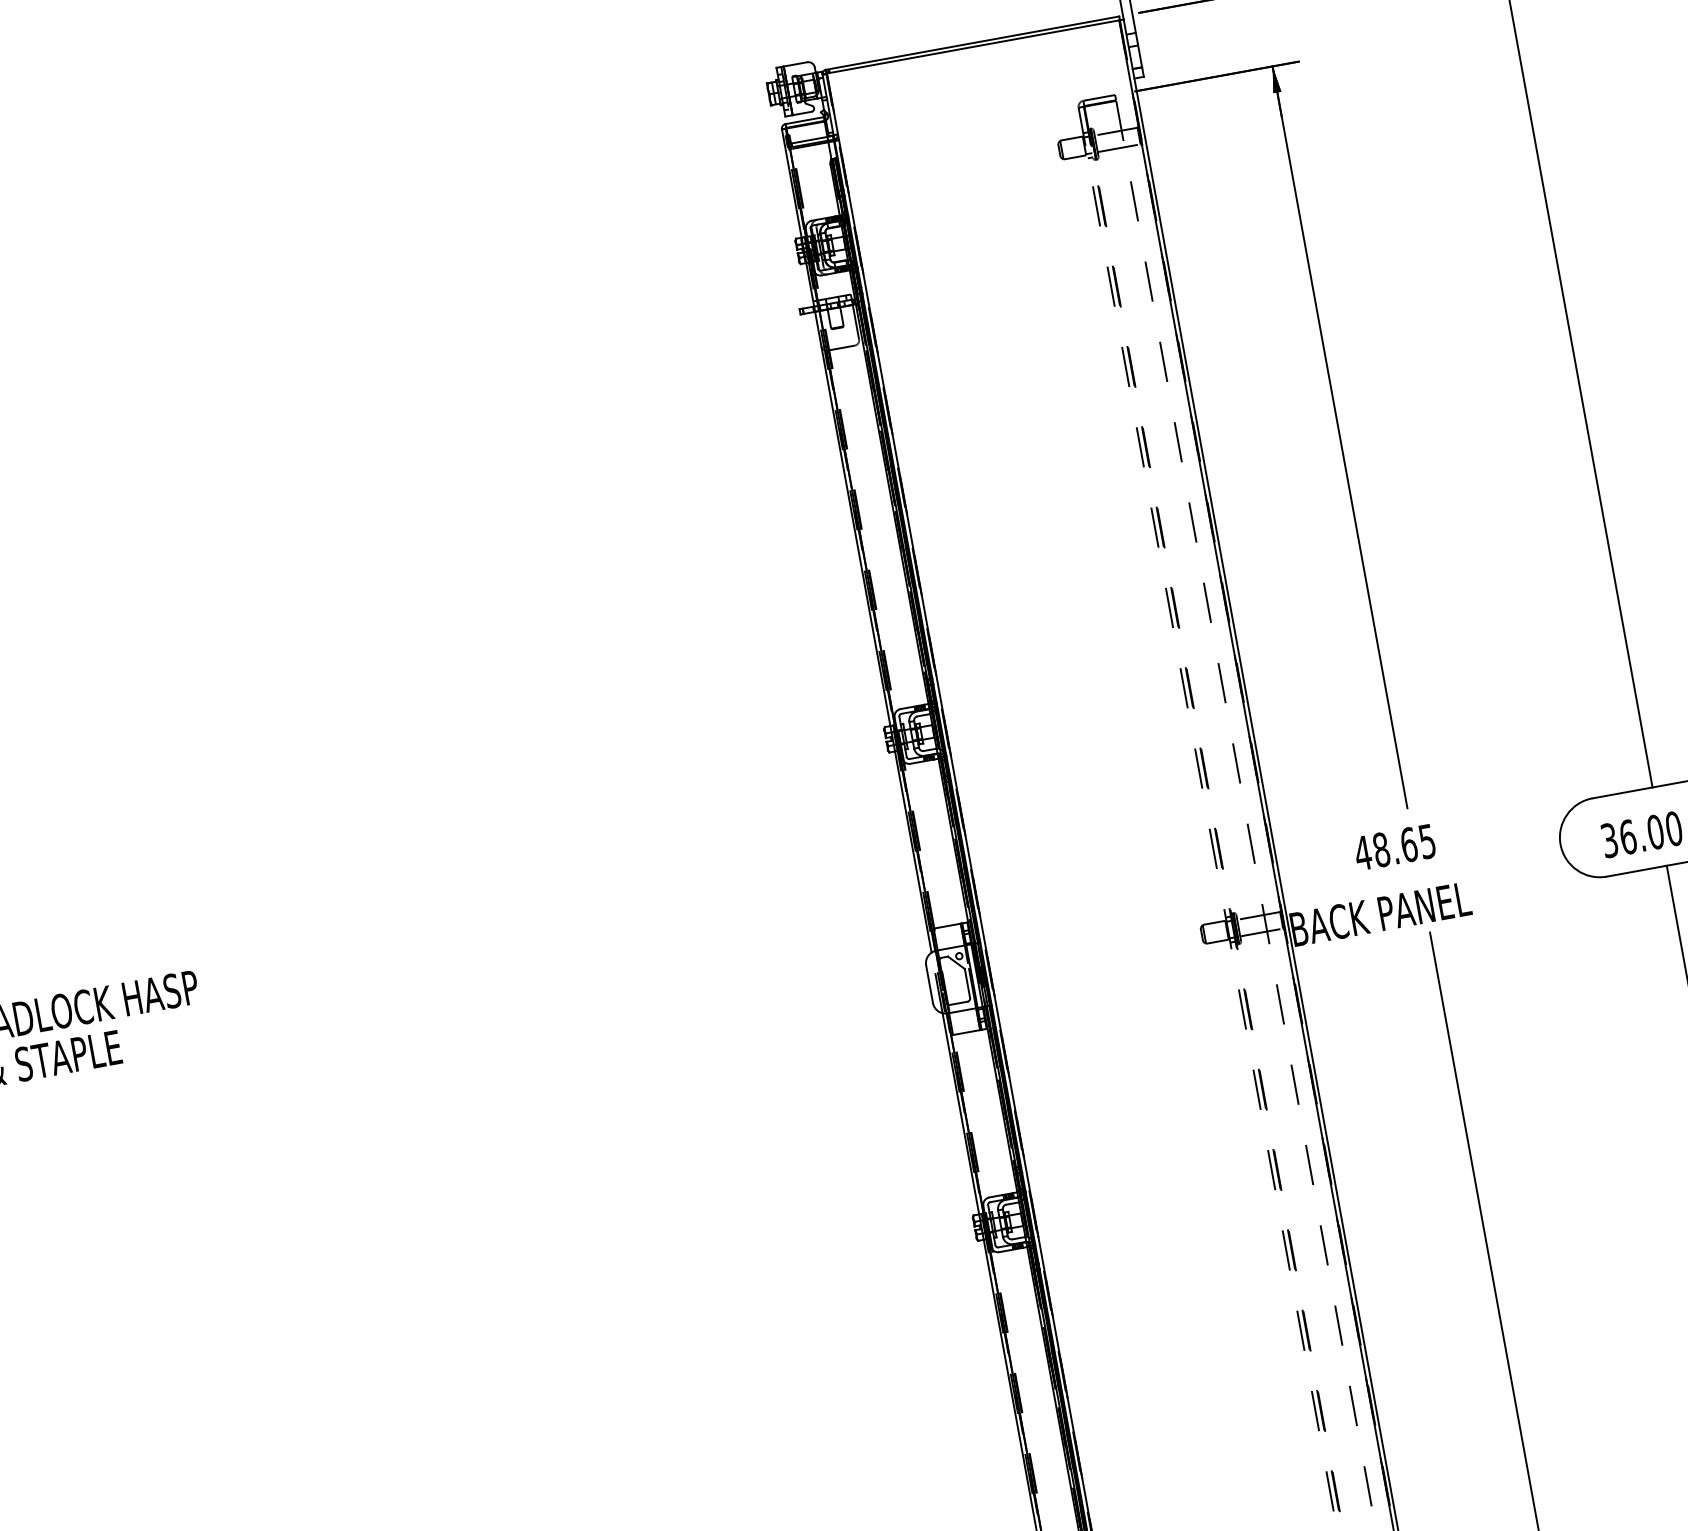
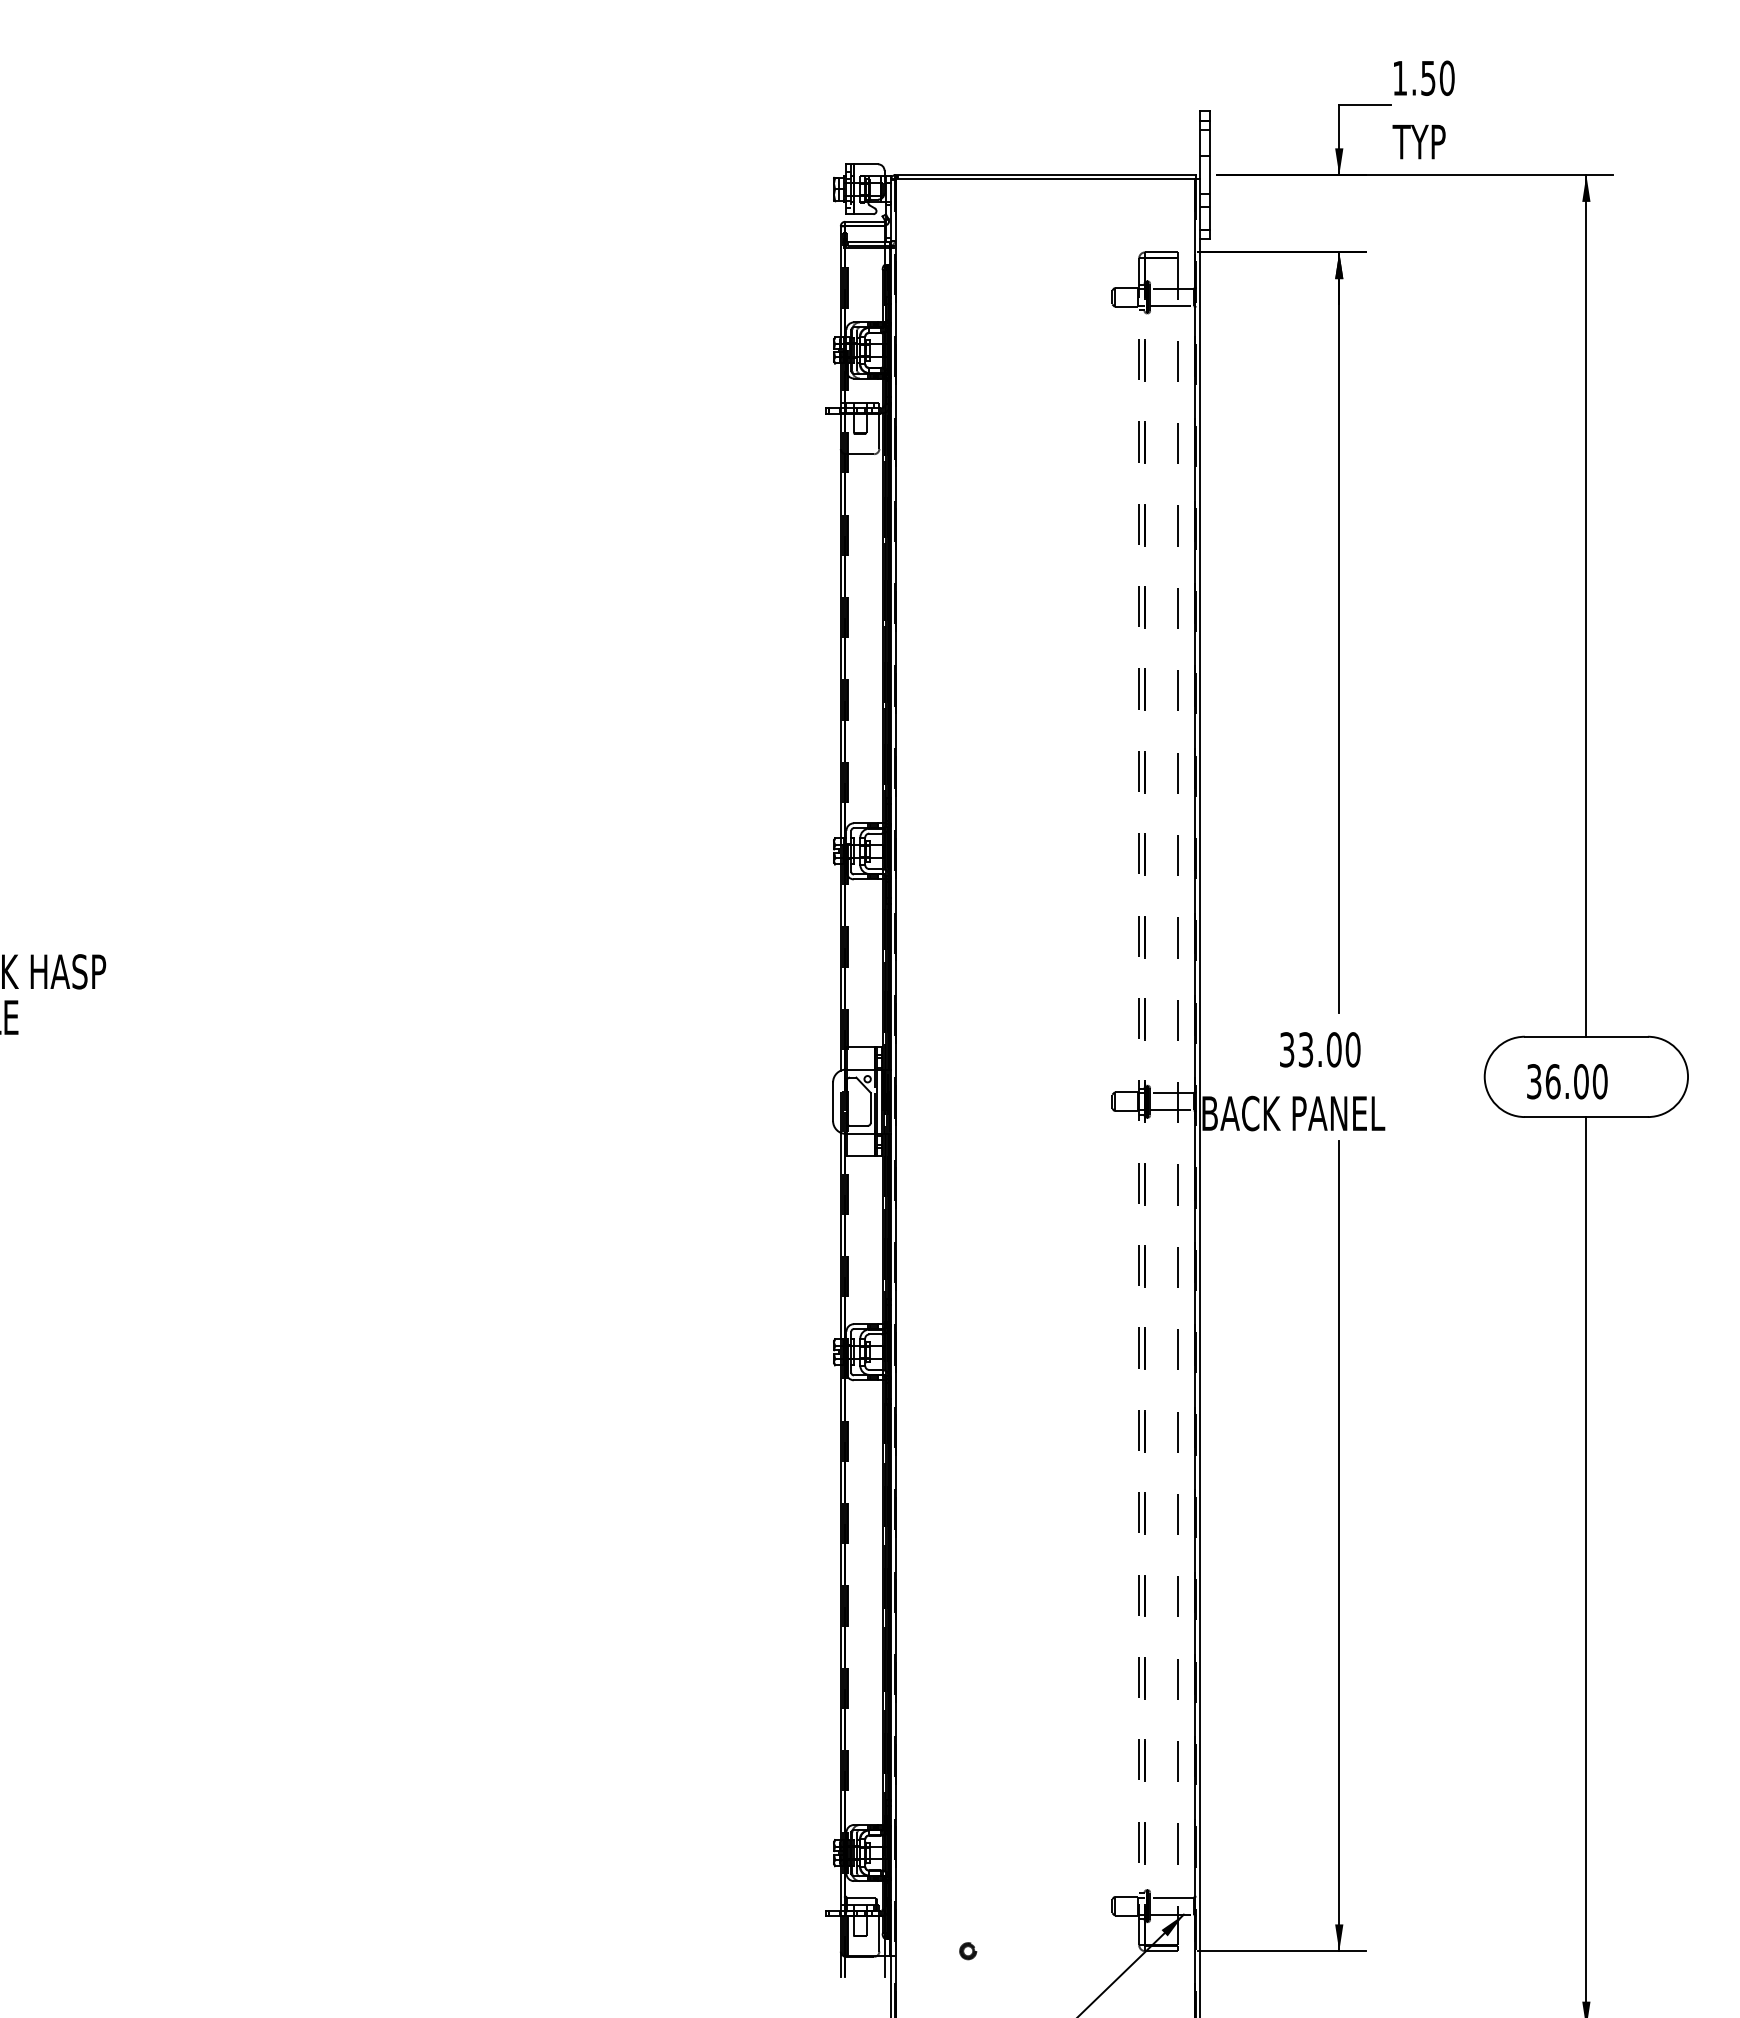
text: (1394, 847) -> (1319, 1049), 48.65 -> 33.00

